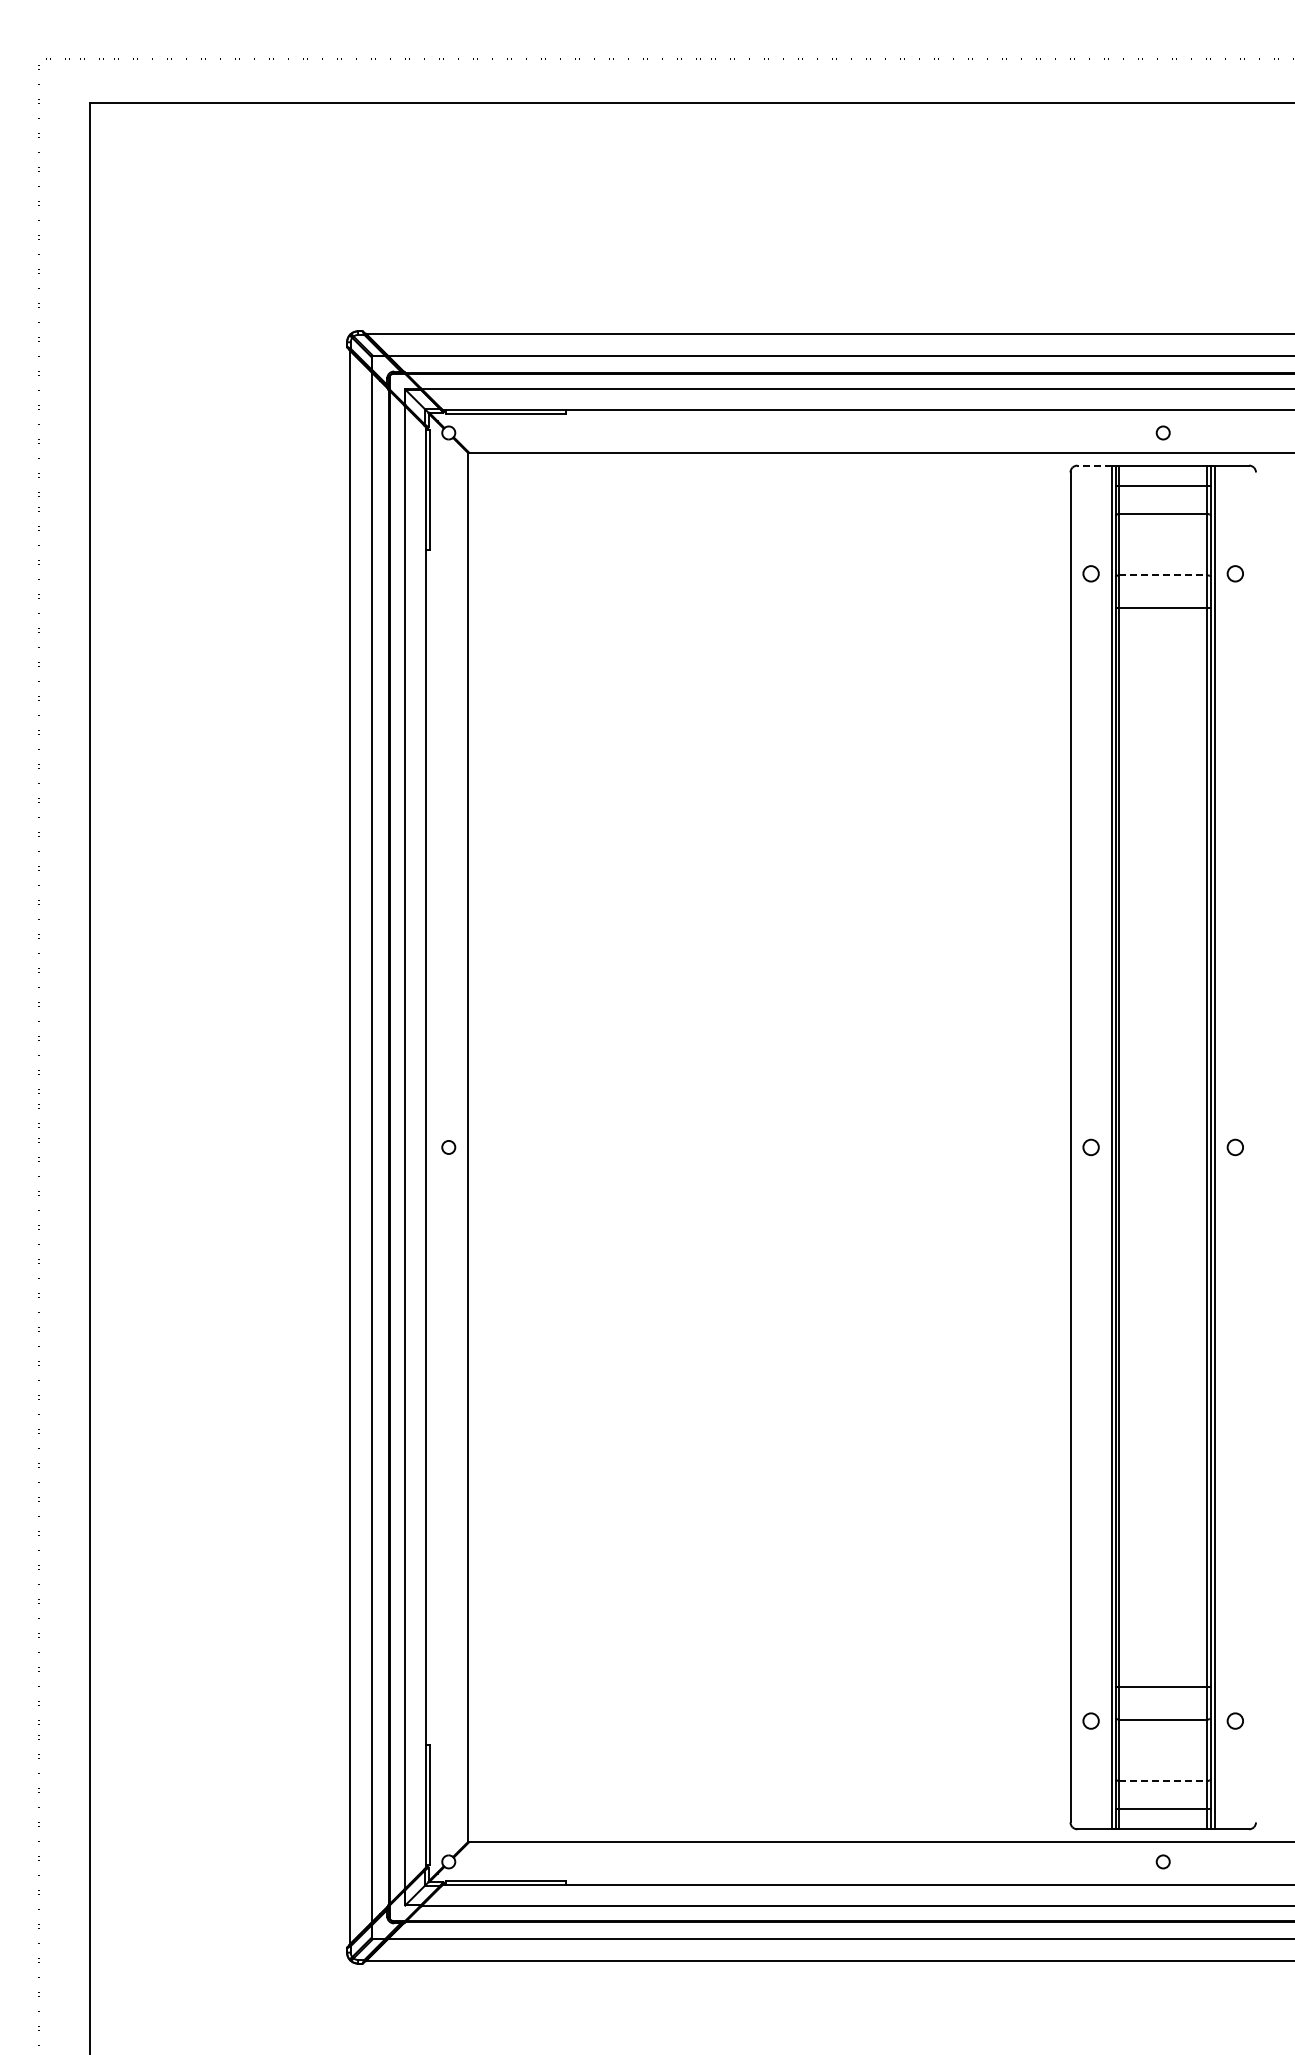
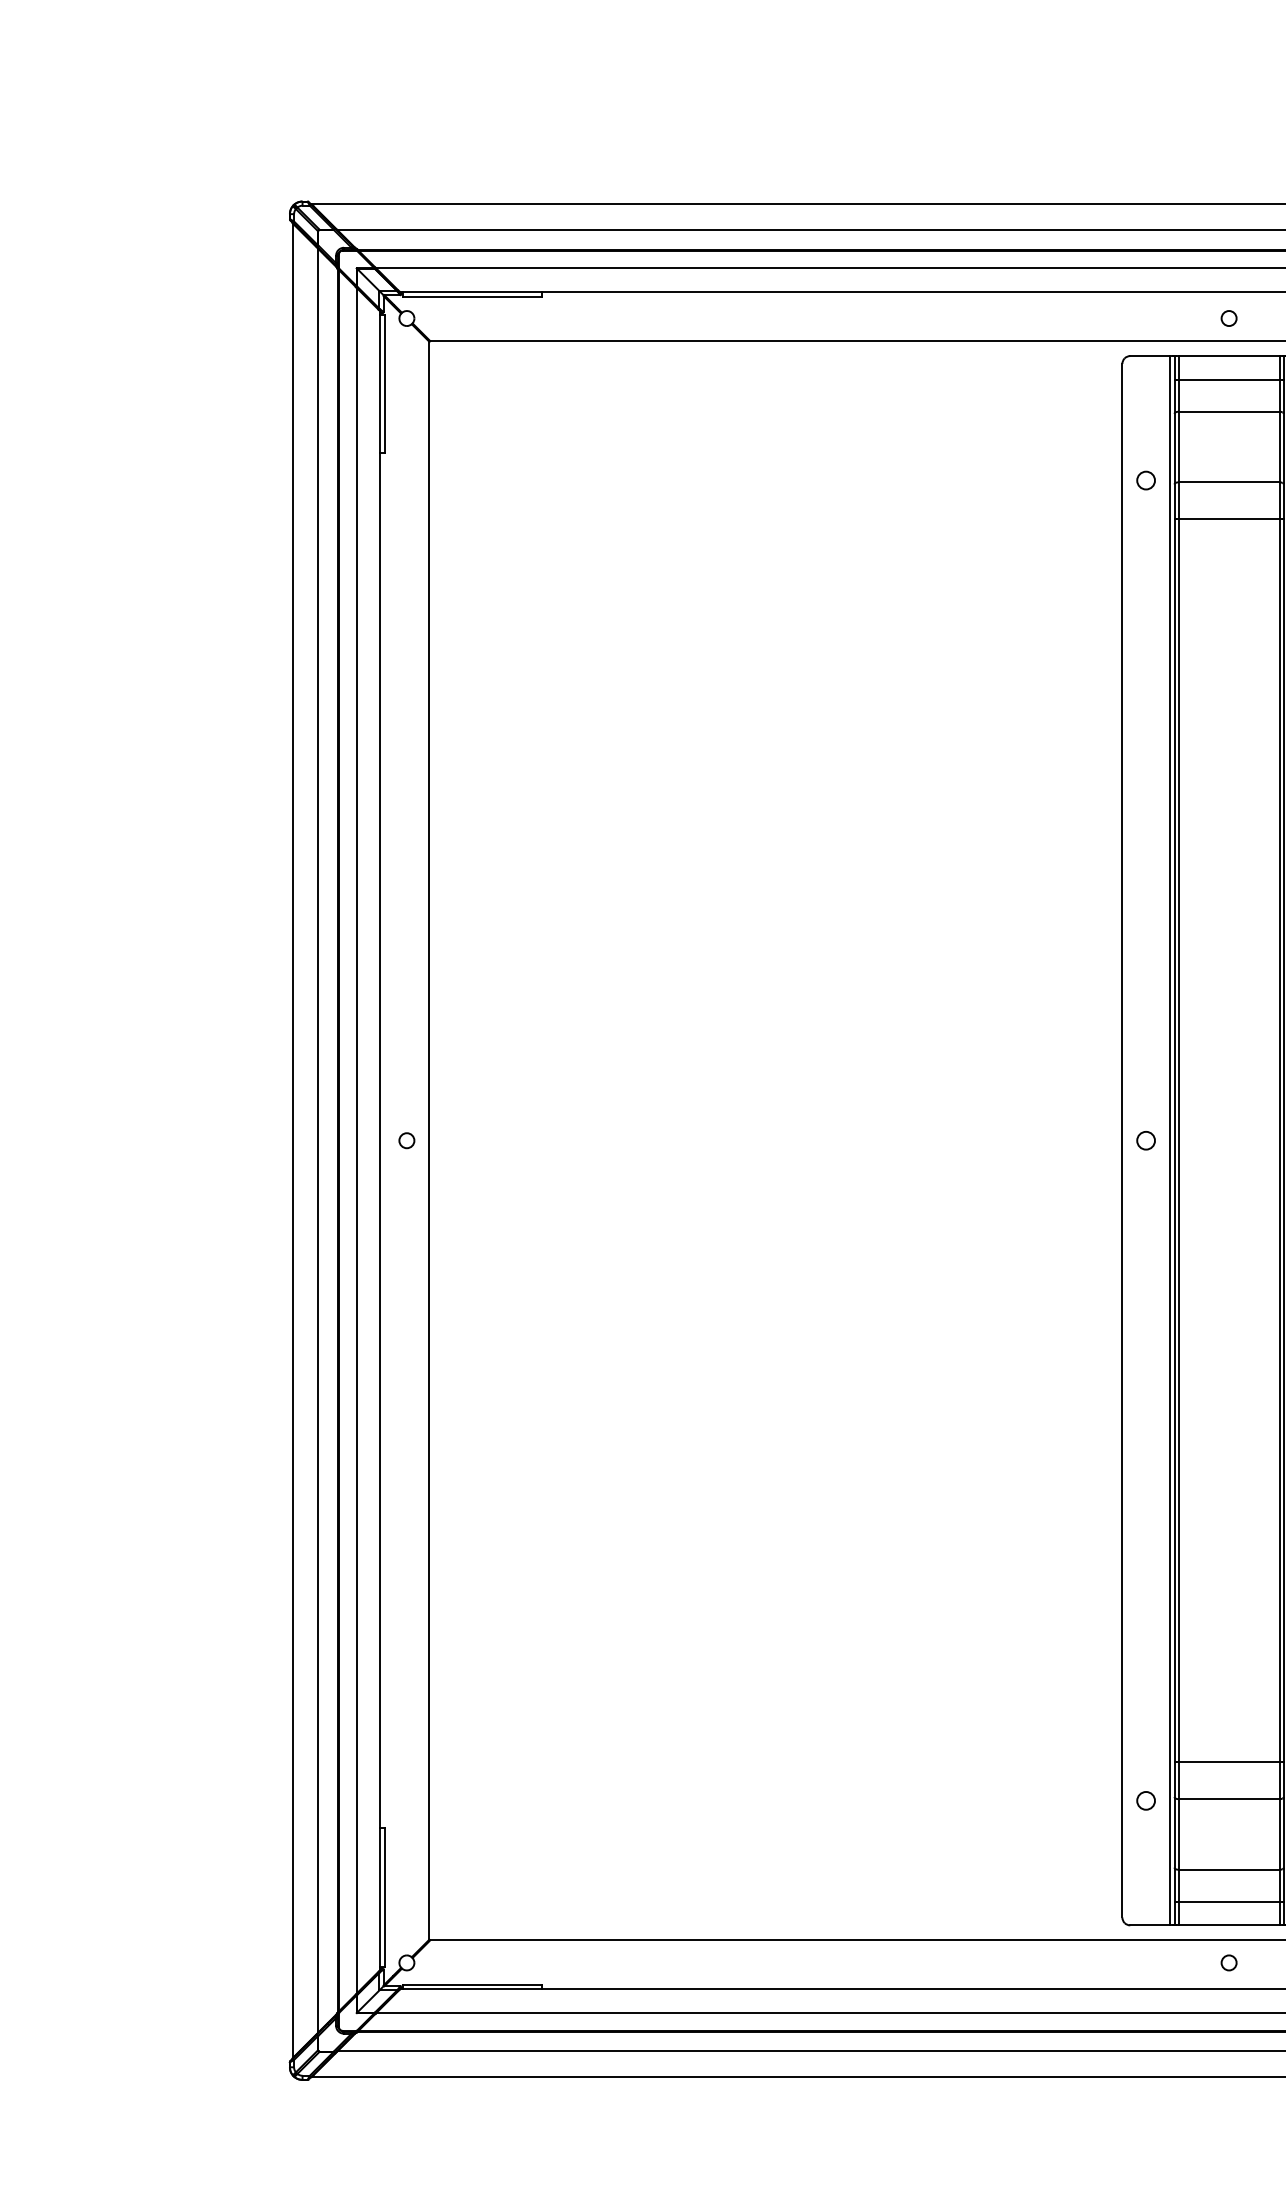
line: (1094, 465) -> (1149, 355), dashed -> solid
line: (1163, 575) -> (1229, 482), dashed -> solid
line: (1163, 1780) -> (1229, 1869), dashed -> solid

